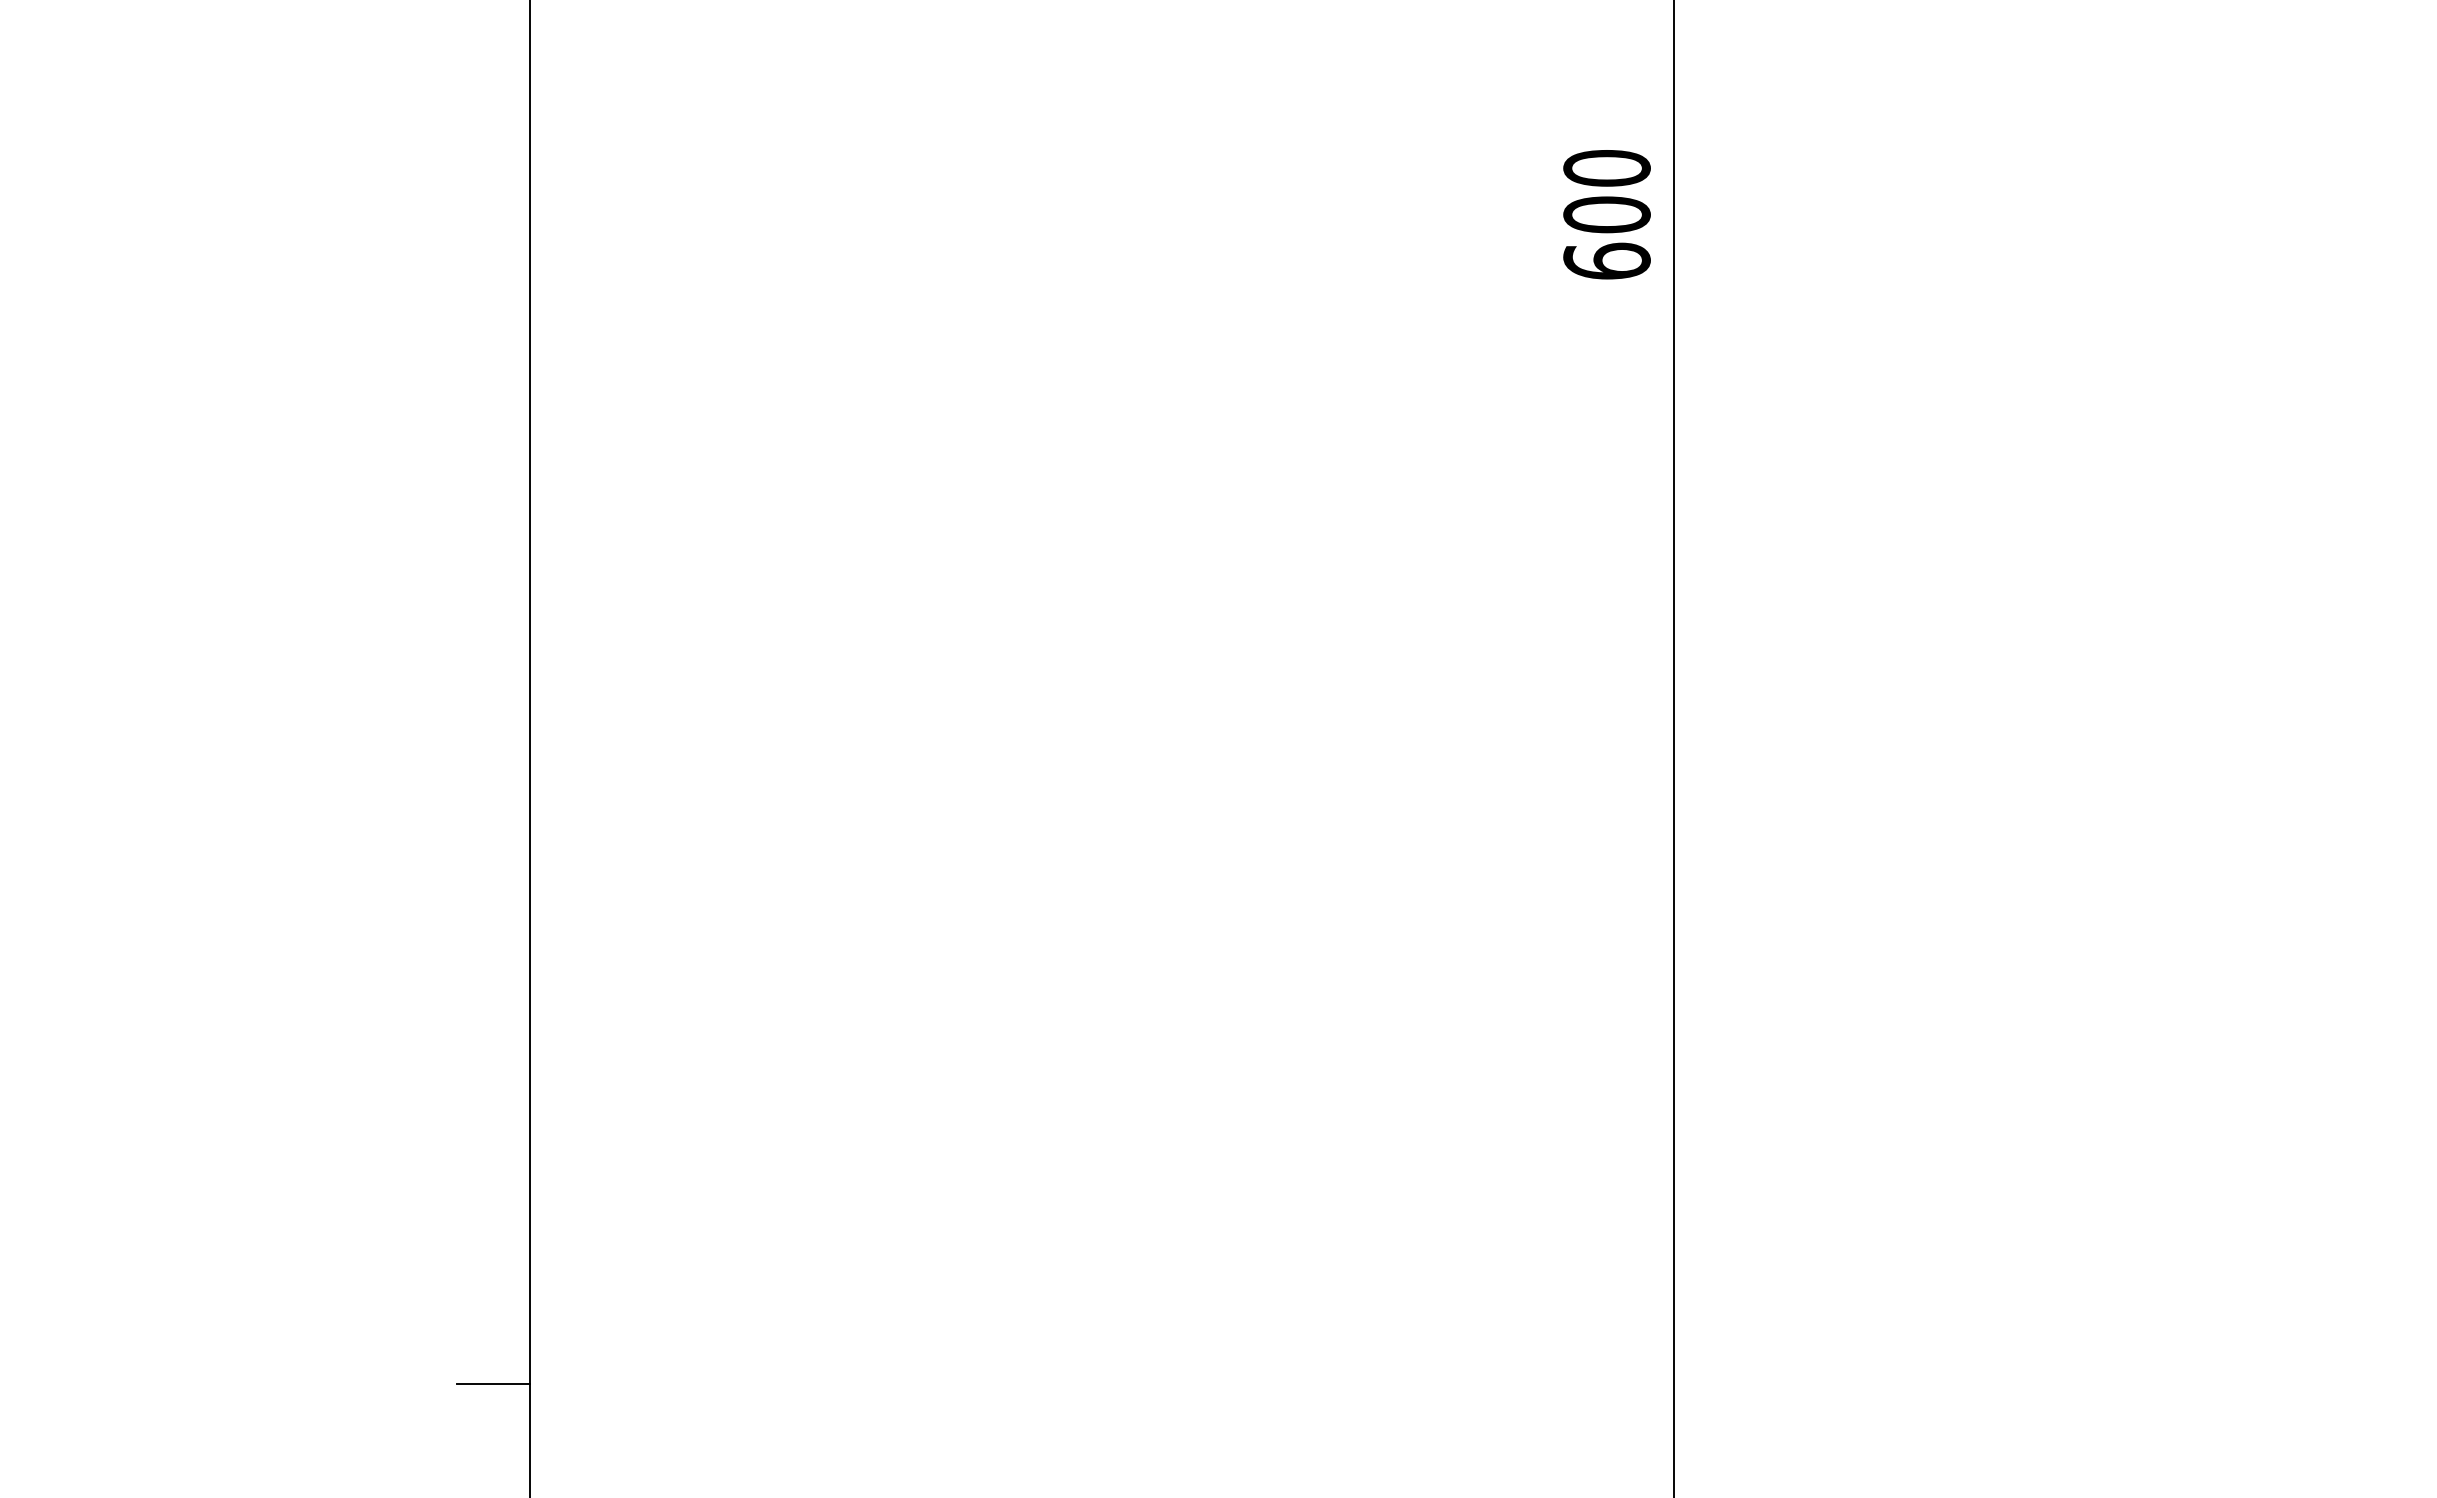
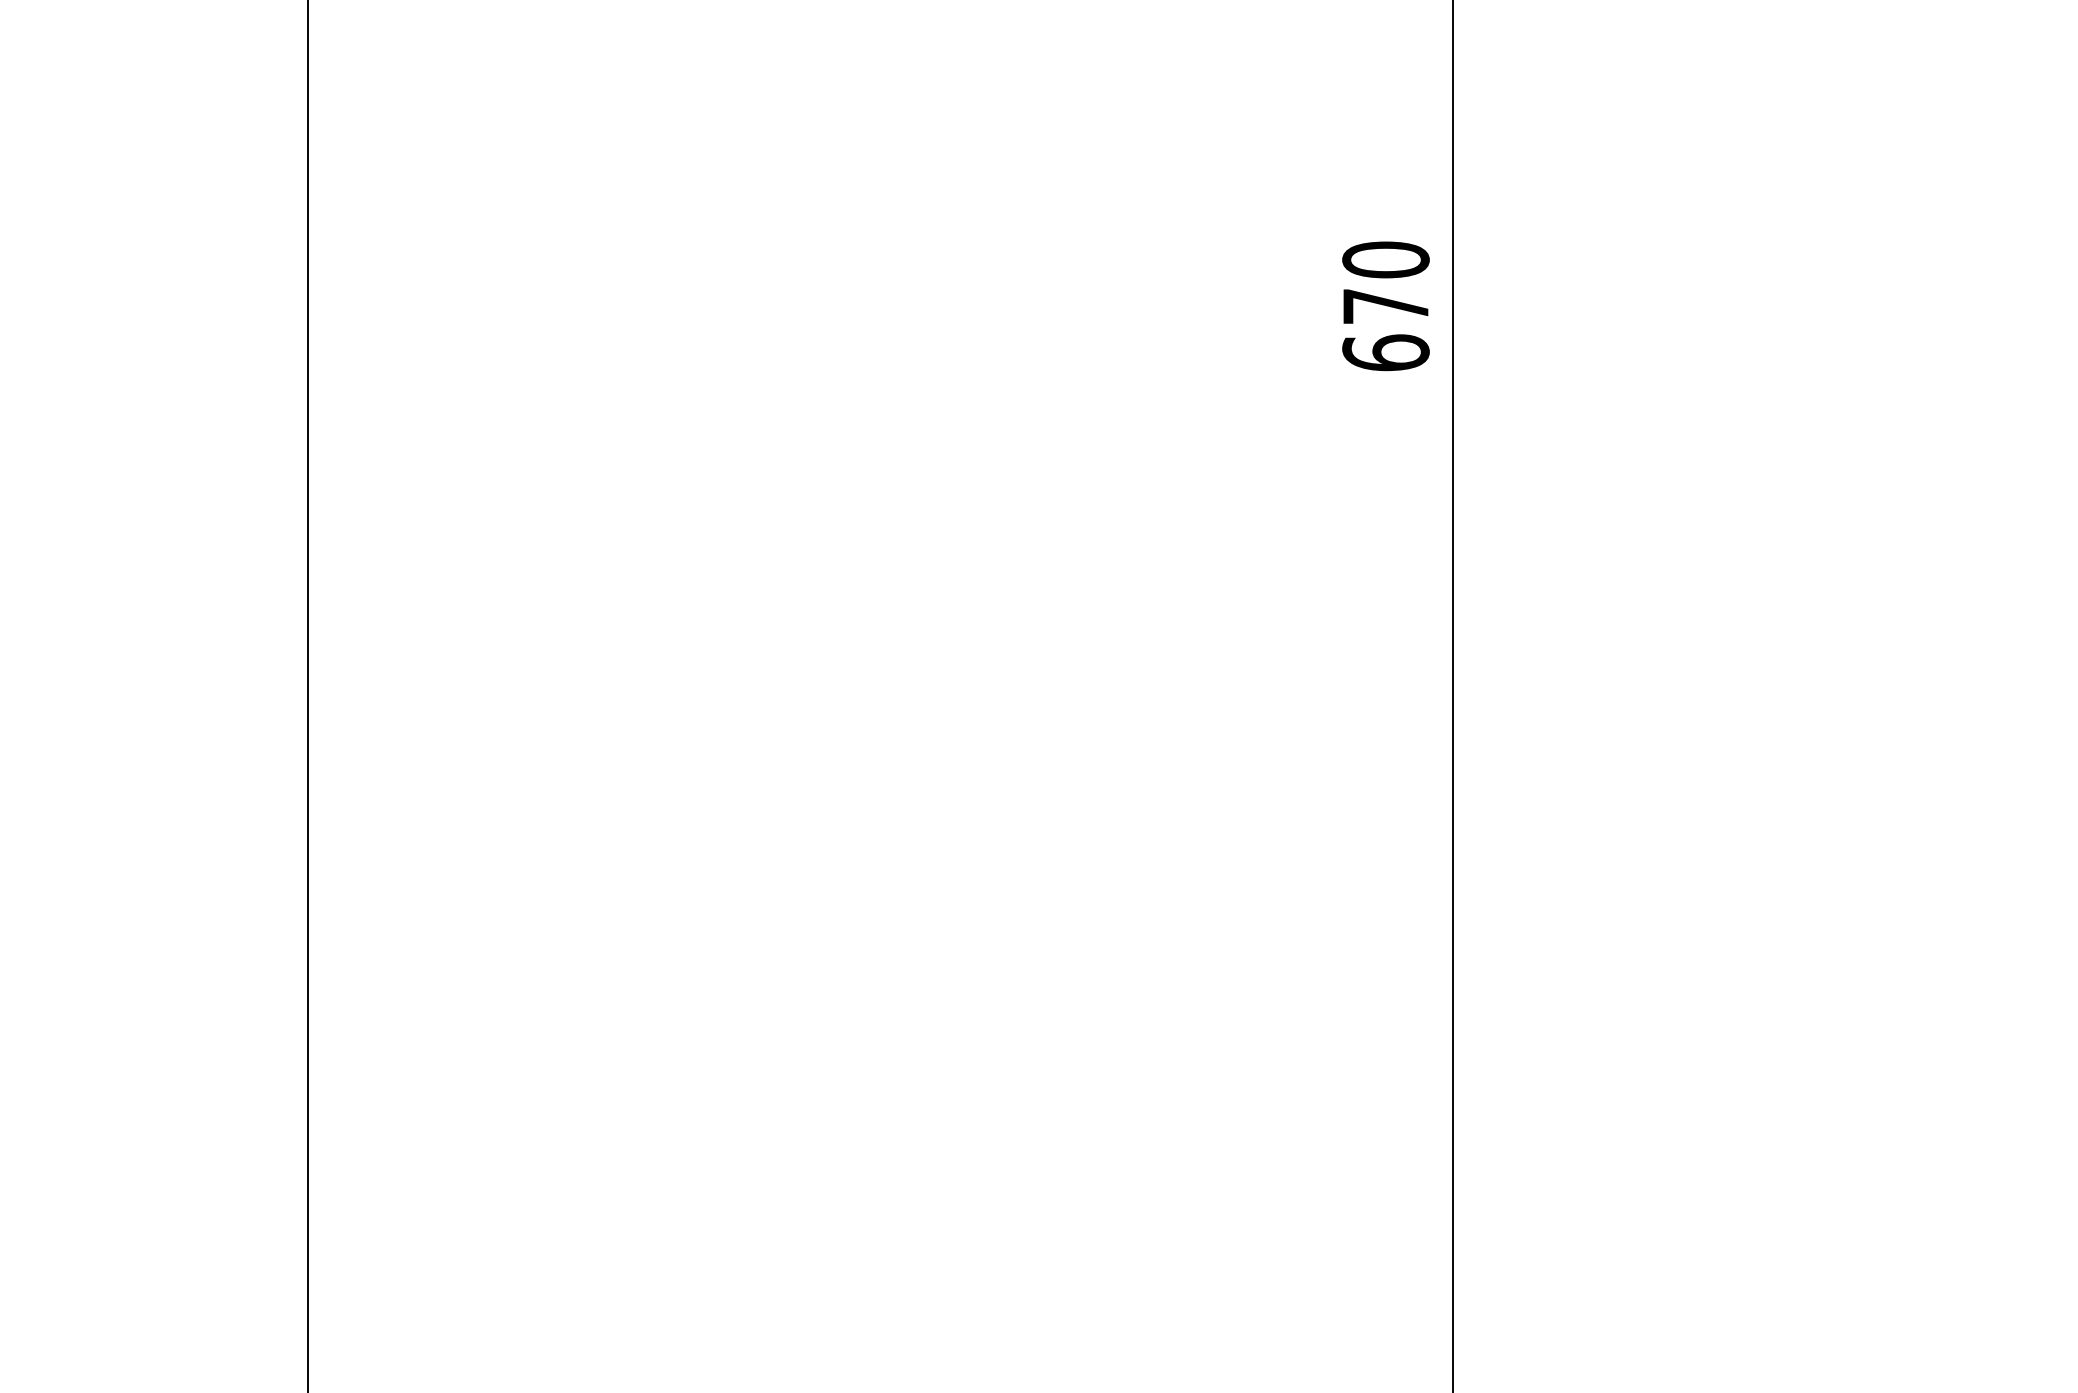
text: (1606, 214) -> (1385, 306), 600 -> 670

